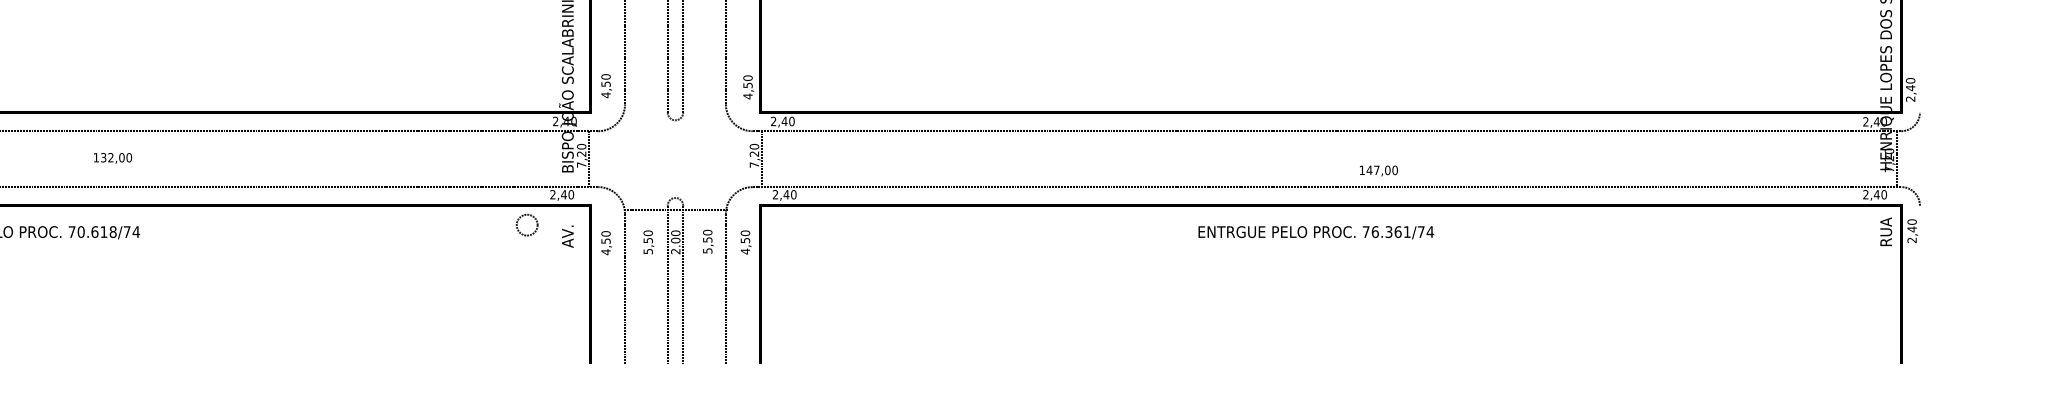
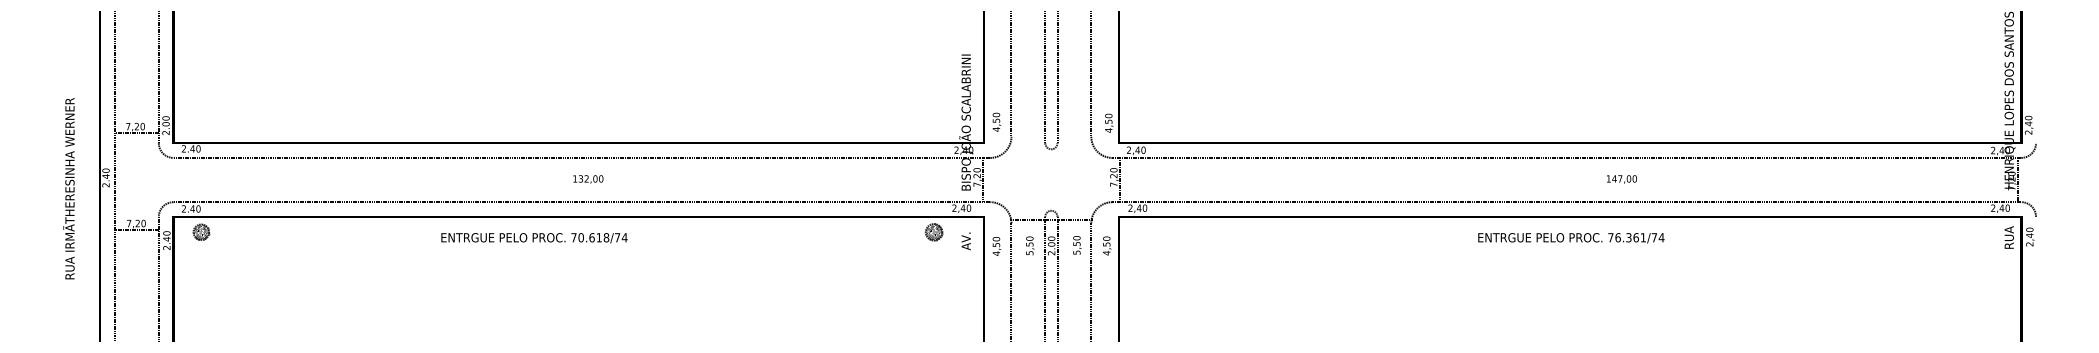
text: (113, 158) -> (588, 179), moved
text: (1378, 171) -> (1621, 179), moved
hatch: (526, 225) -> (933, 232), added
text: (1316, 233) -> (1571, 238), moved

